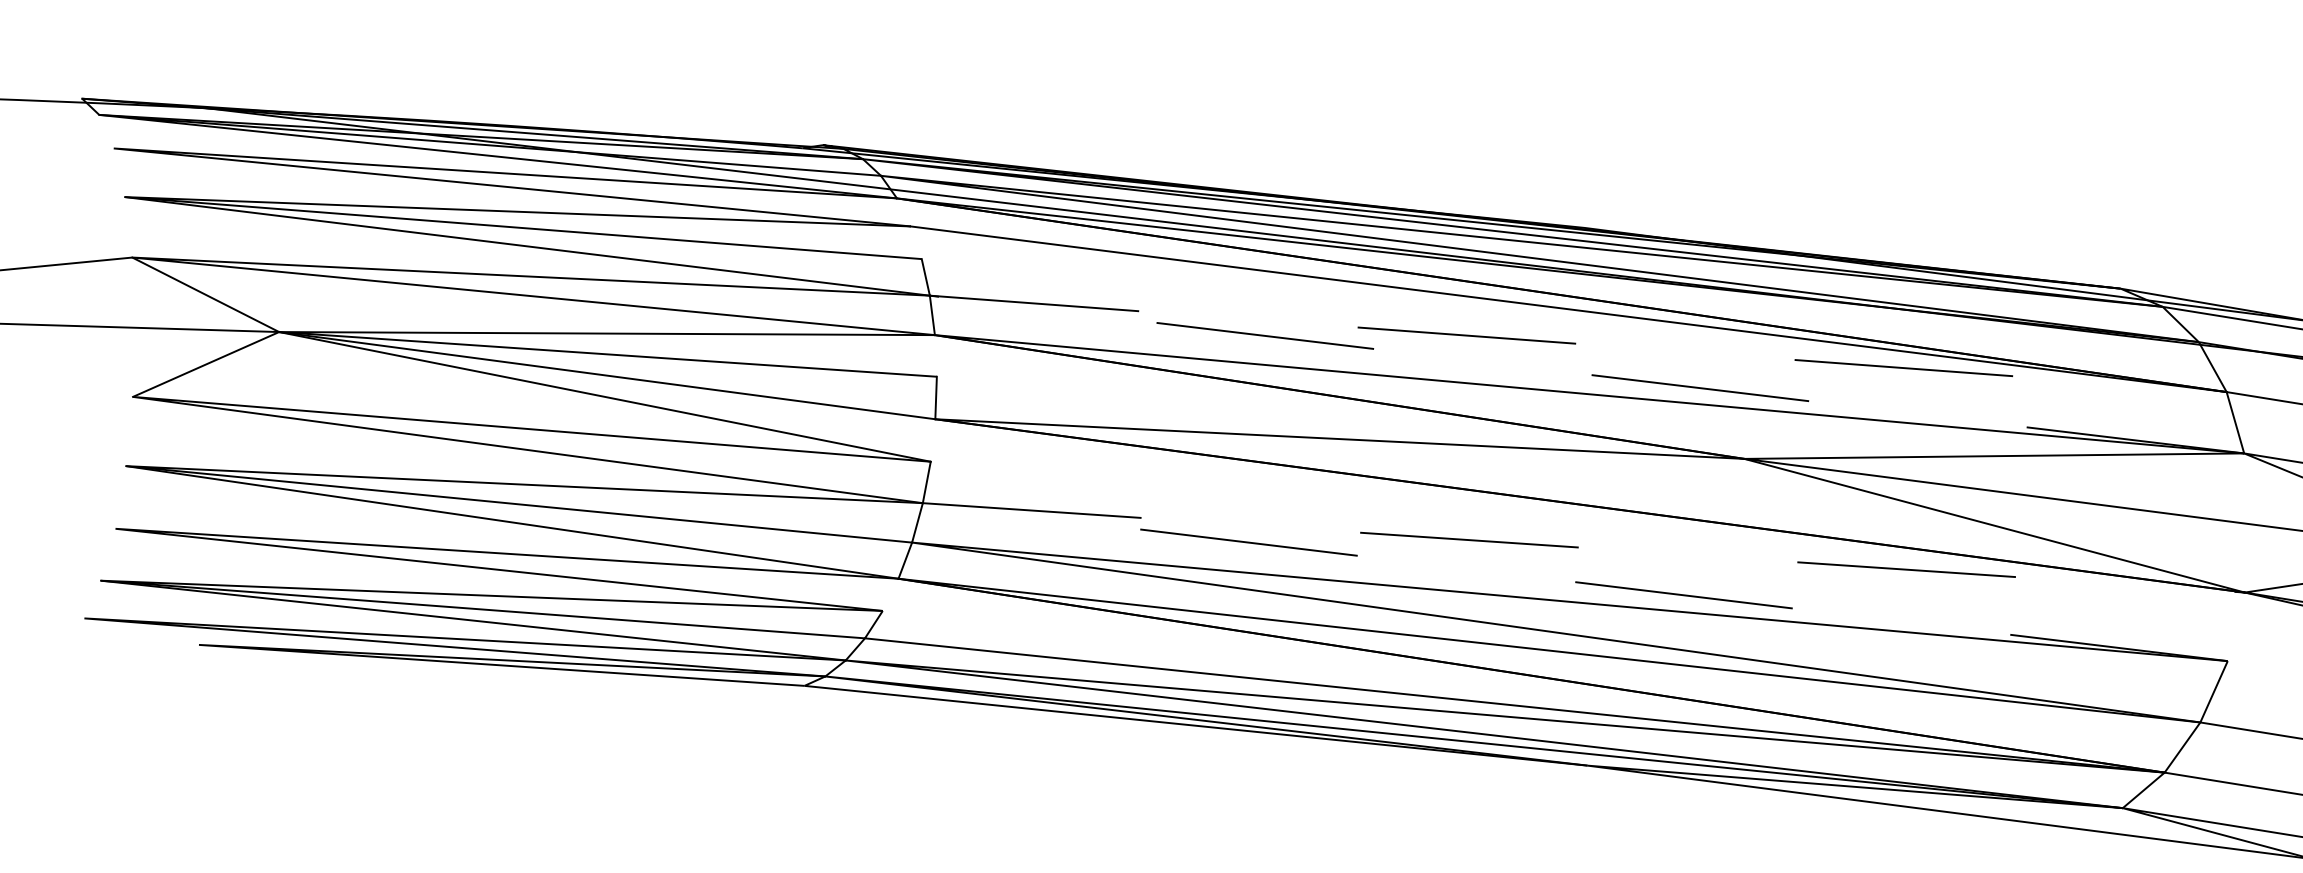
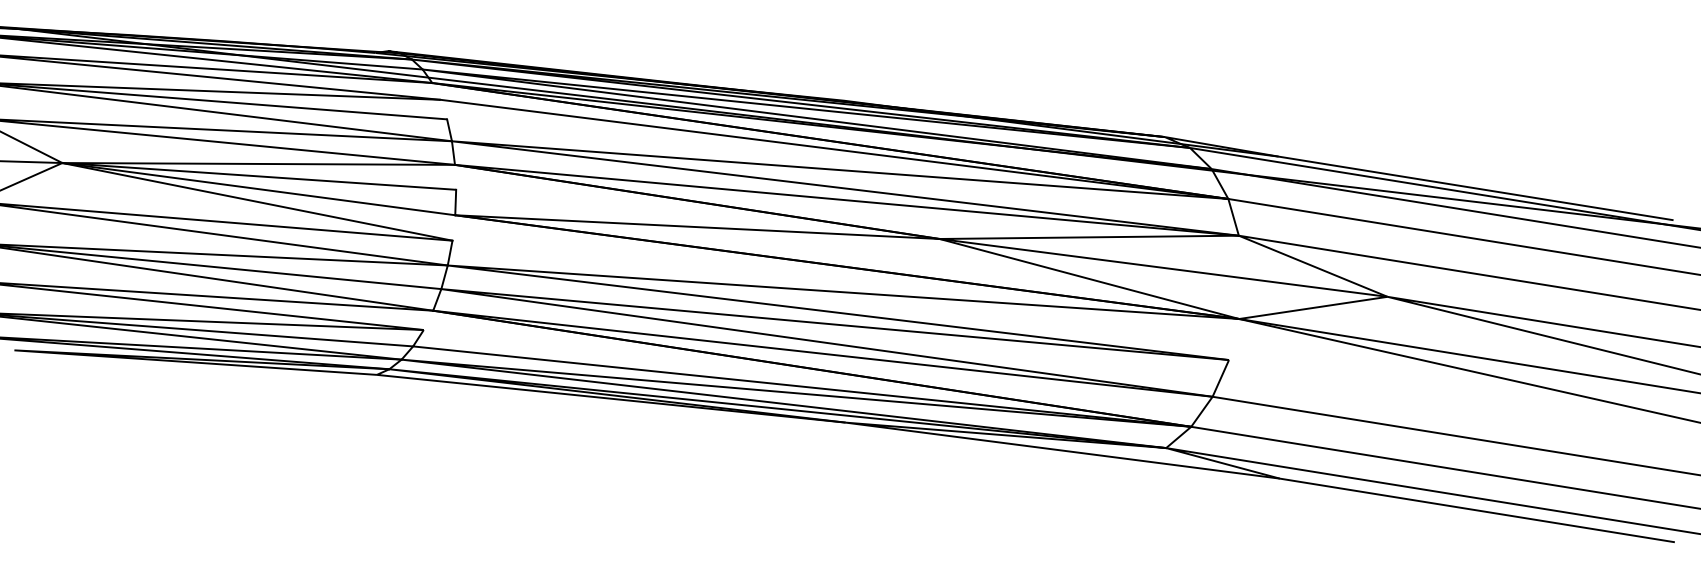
line: (939, 296) -> (457, 141), dashed -> solid
line: (927, 503) -> (450, 265), dashed -> solid

